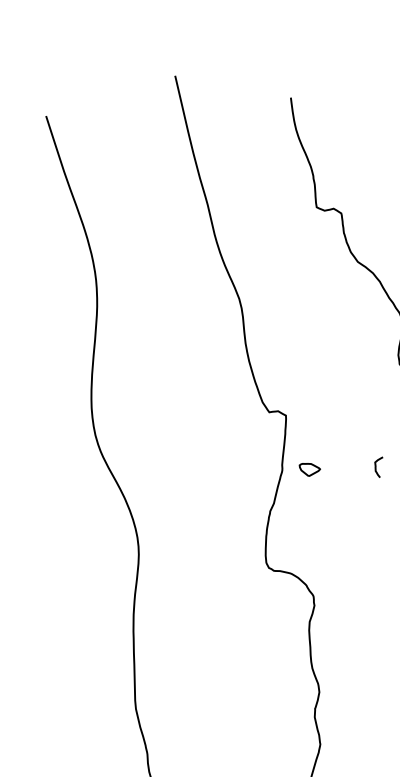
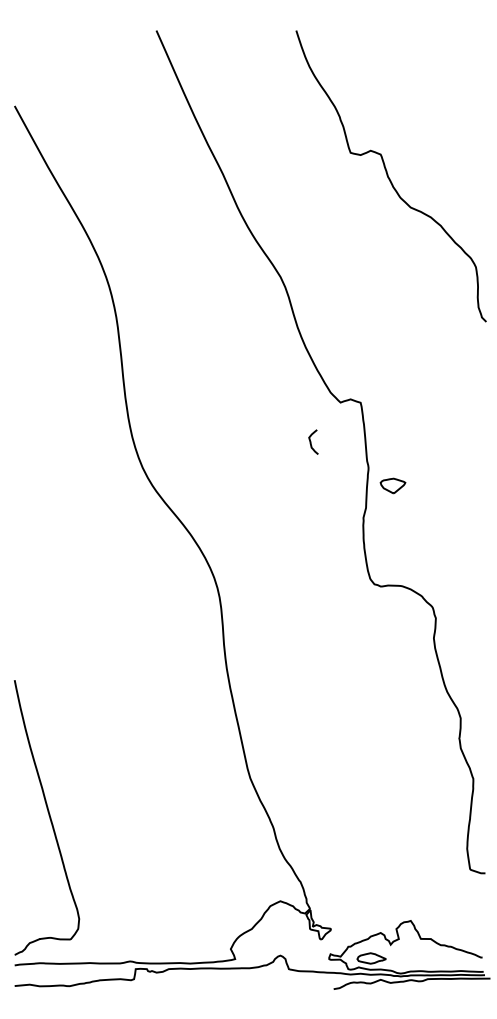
curve: (376, 465) -> (311, 441), moved
part: (309, 469) -> (392, 485), moved

